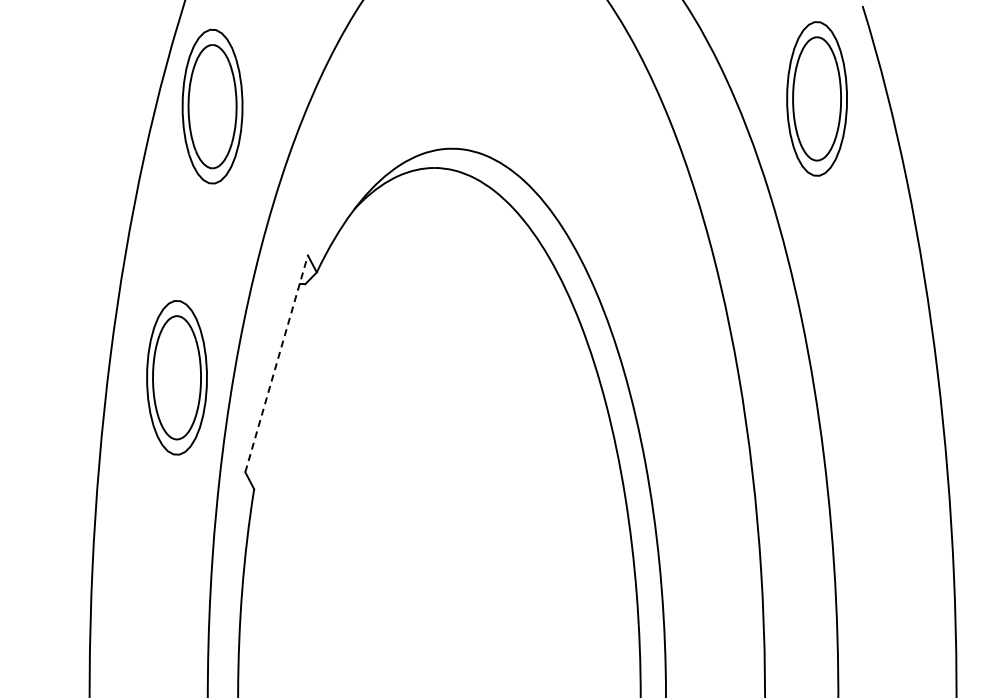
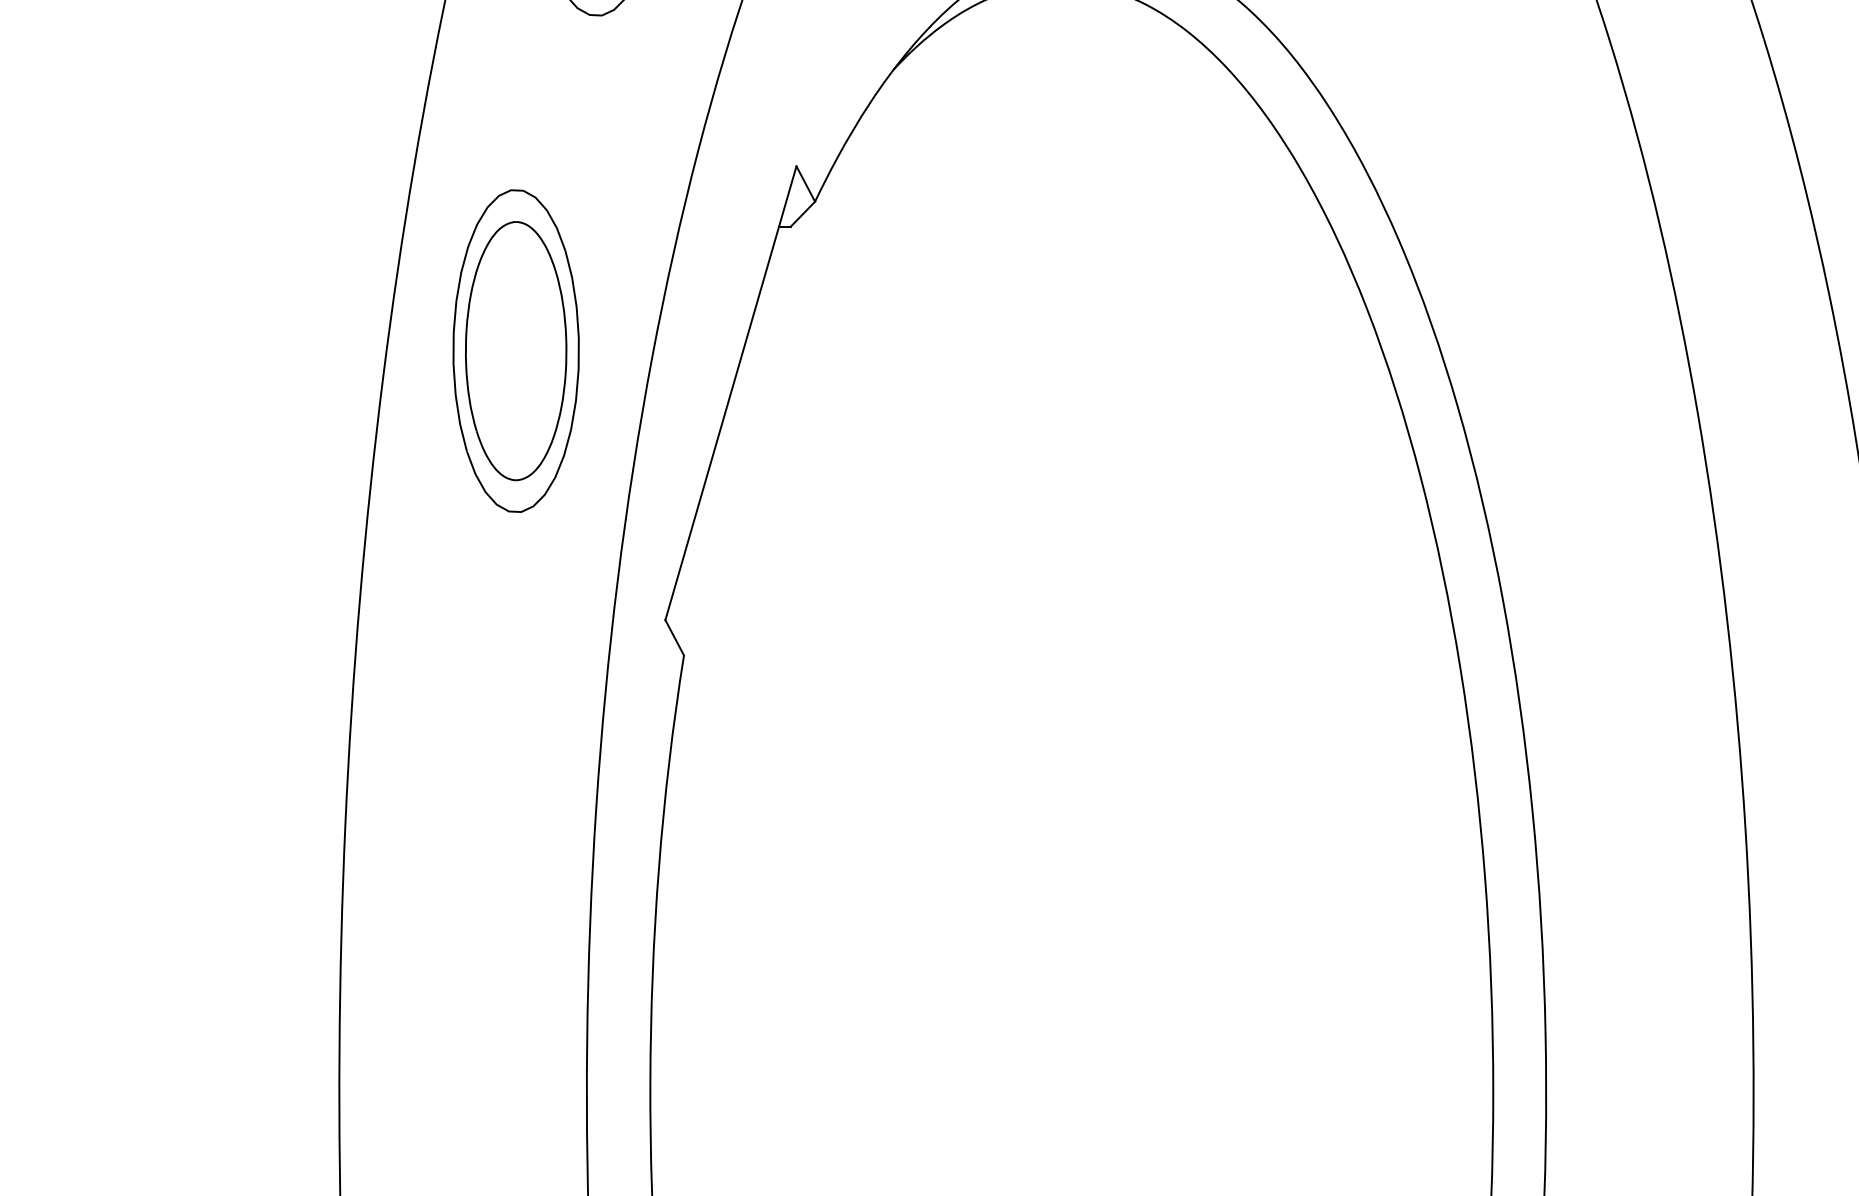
line: (276, 363) -> (730, 392), dashed -> solid
part: (176, 377) -> (515, 350), moved

